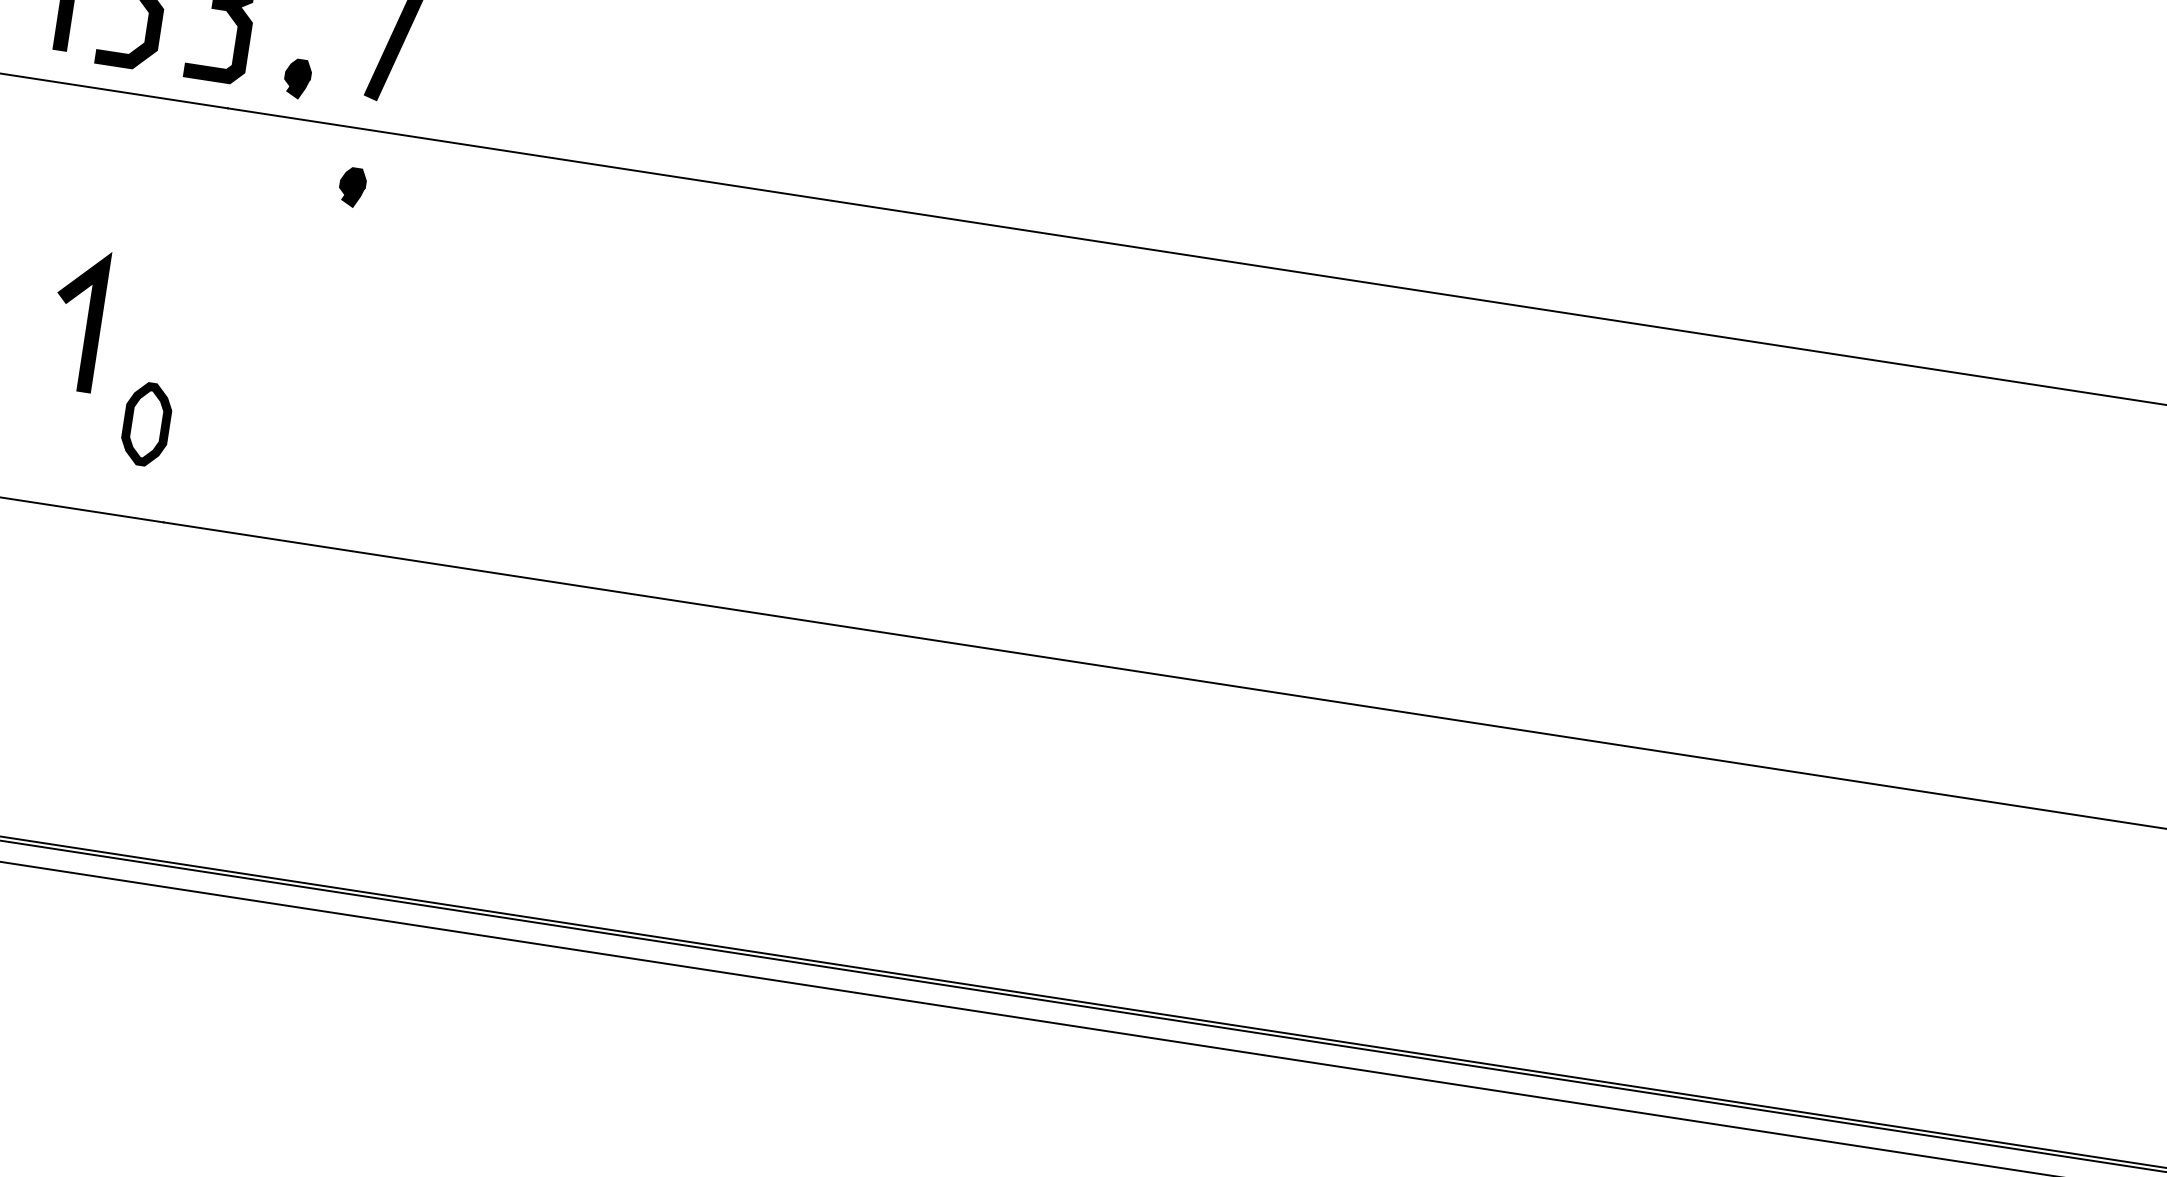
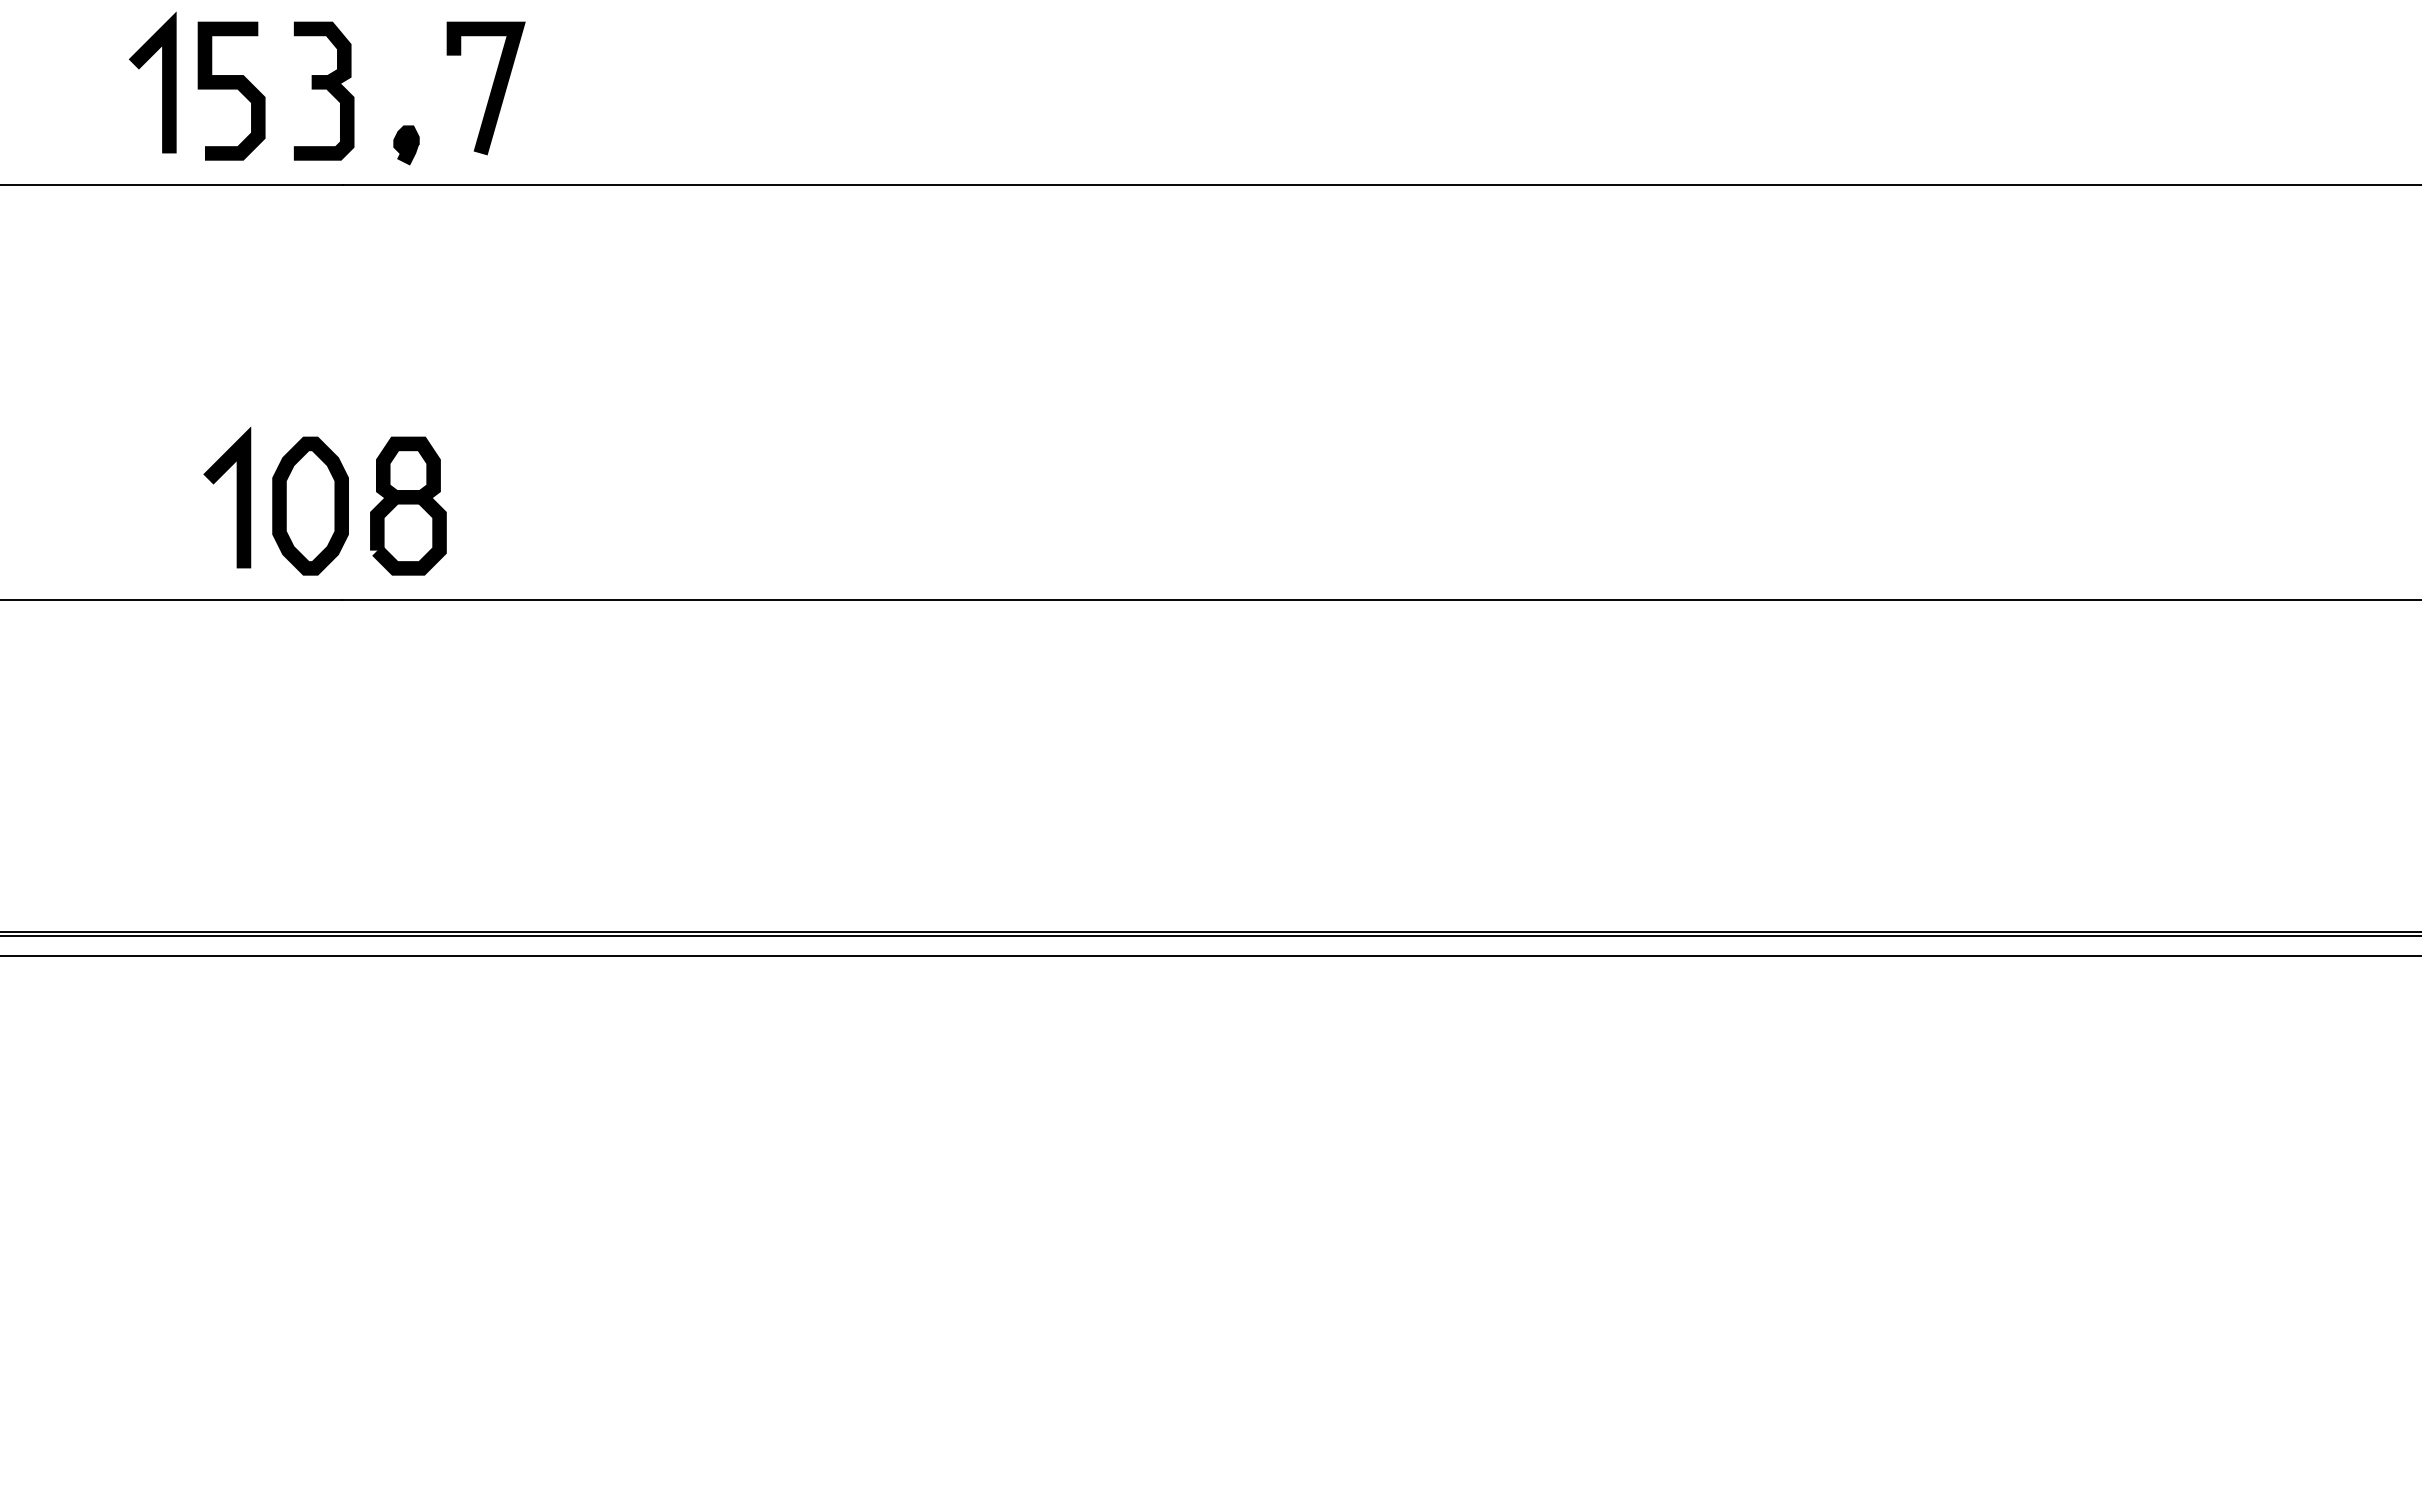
part: (352, 187) -> (476, 243), removed
line: (86, 320) -> (236, 497), moved
part: (146, 423) -> (310, 505), size x1.67
part: (244, 438) -> (408, 505), added

